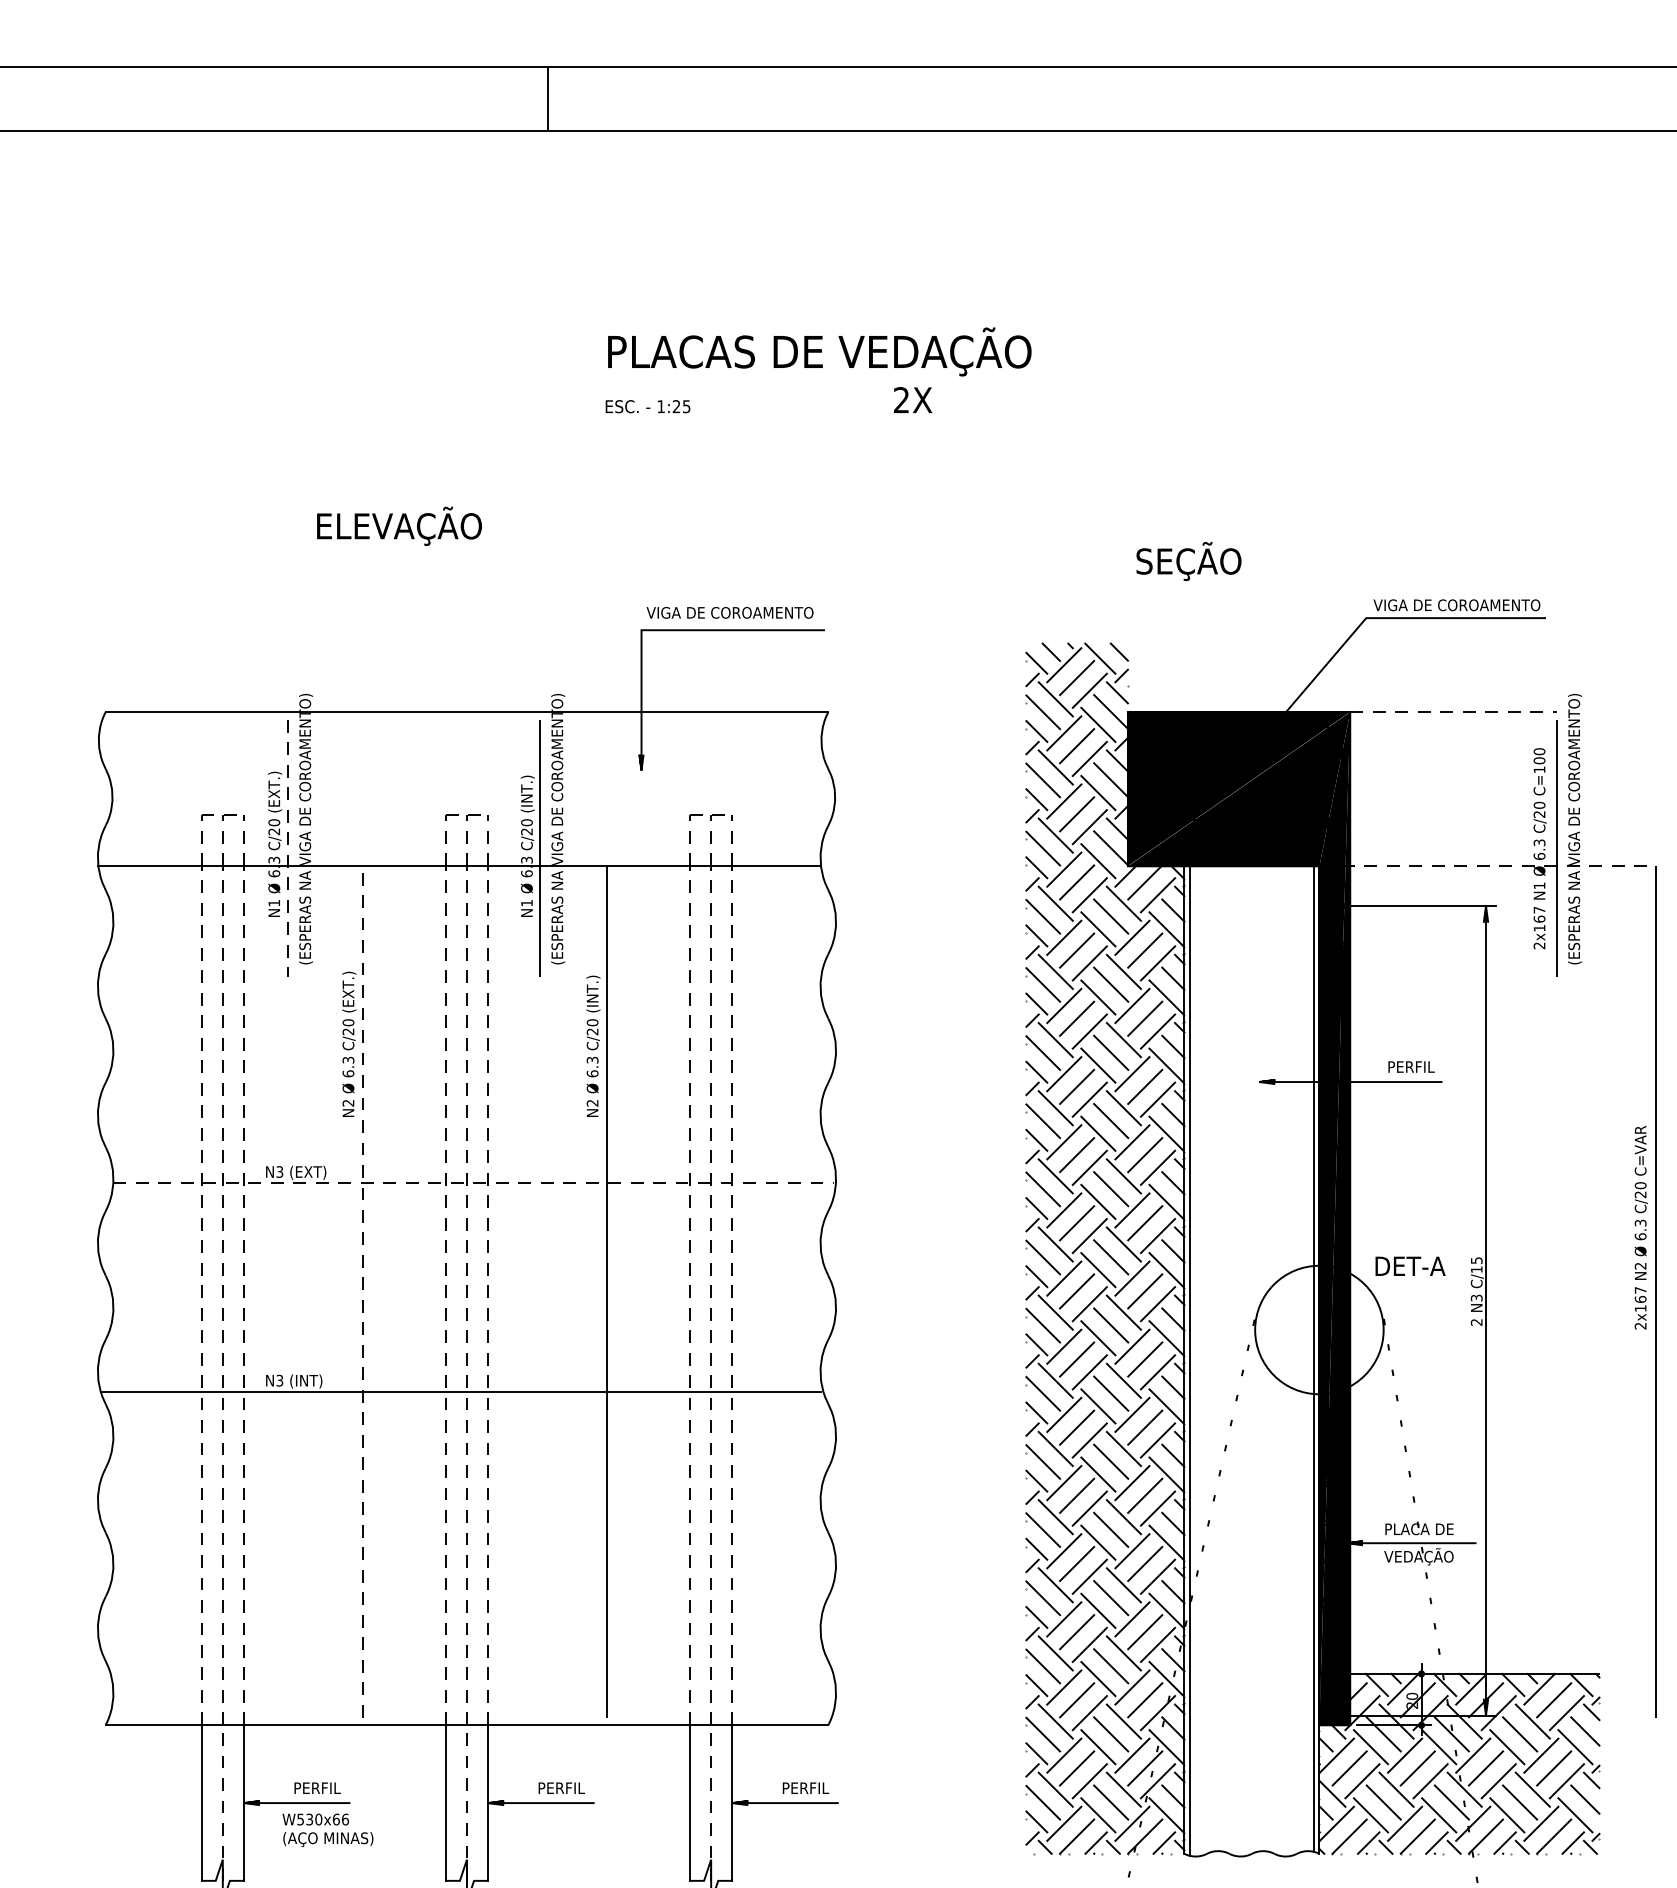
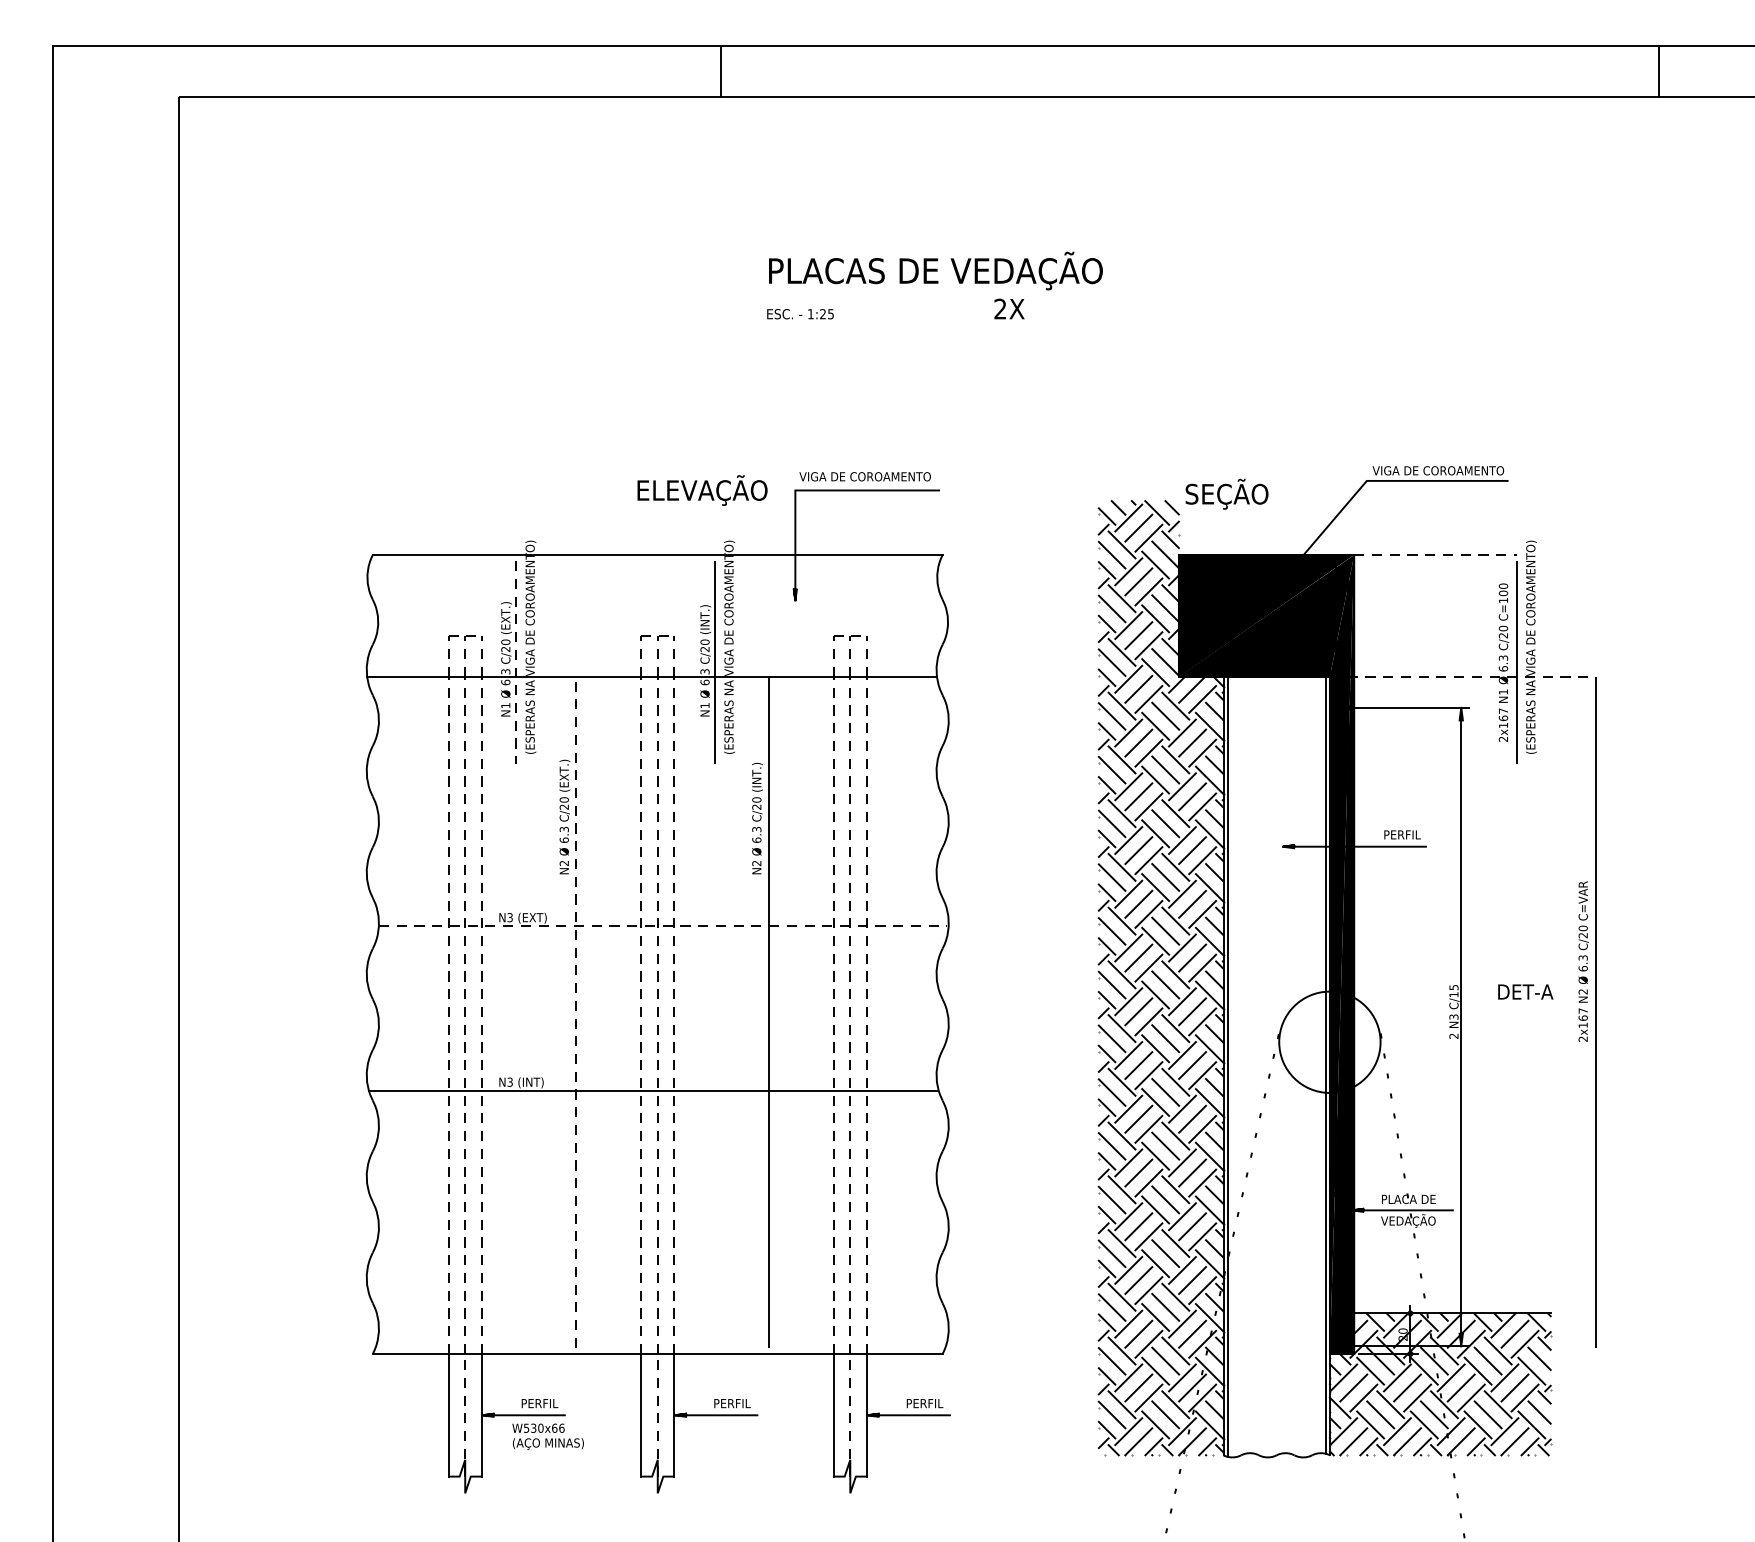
text: (399, 526) -> (702, 490), moved
text: (1188, 560) -> (1226, 493), moved
text: (1410, 1265) -> (1525, 991), moved

